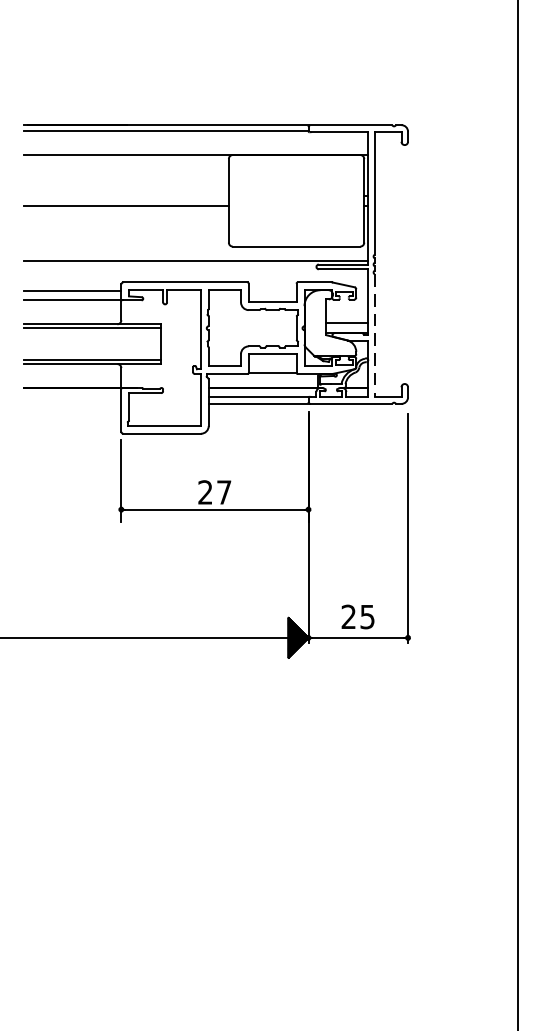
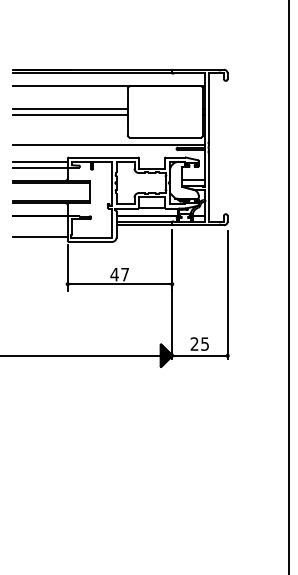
line: (126, 196) -> (70, 109), added
line: (375, 336) -> (209, 187), dashed -> solid
line: (72, 425) -> (40, 237), added
text: (205, 492) -> (114, 274), 27 -> 47

